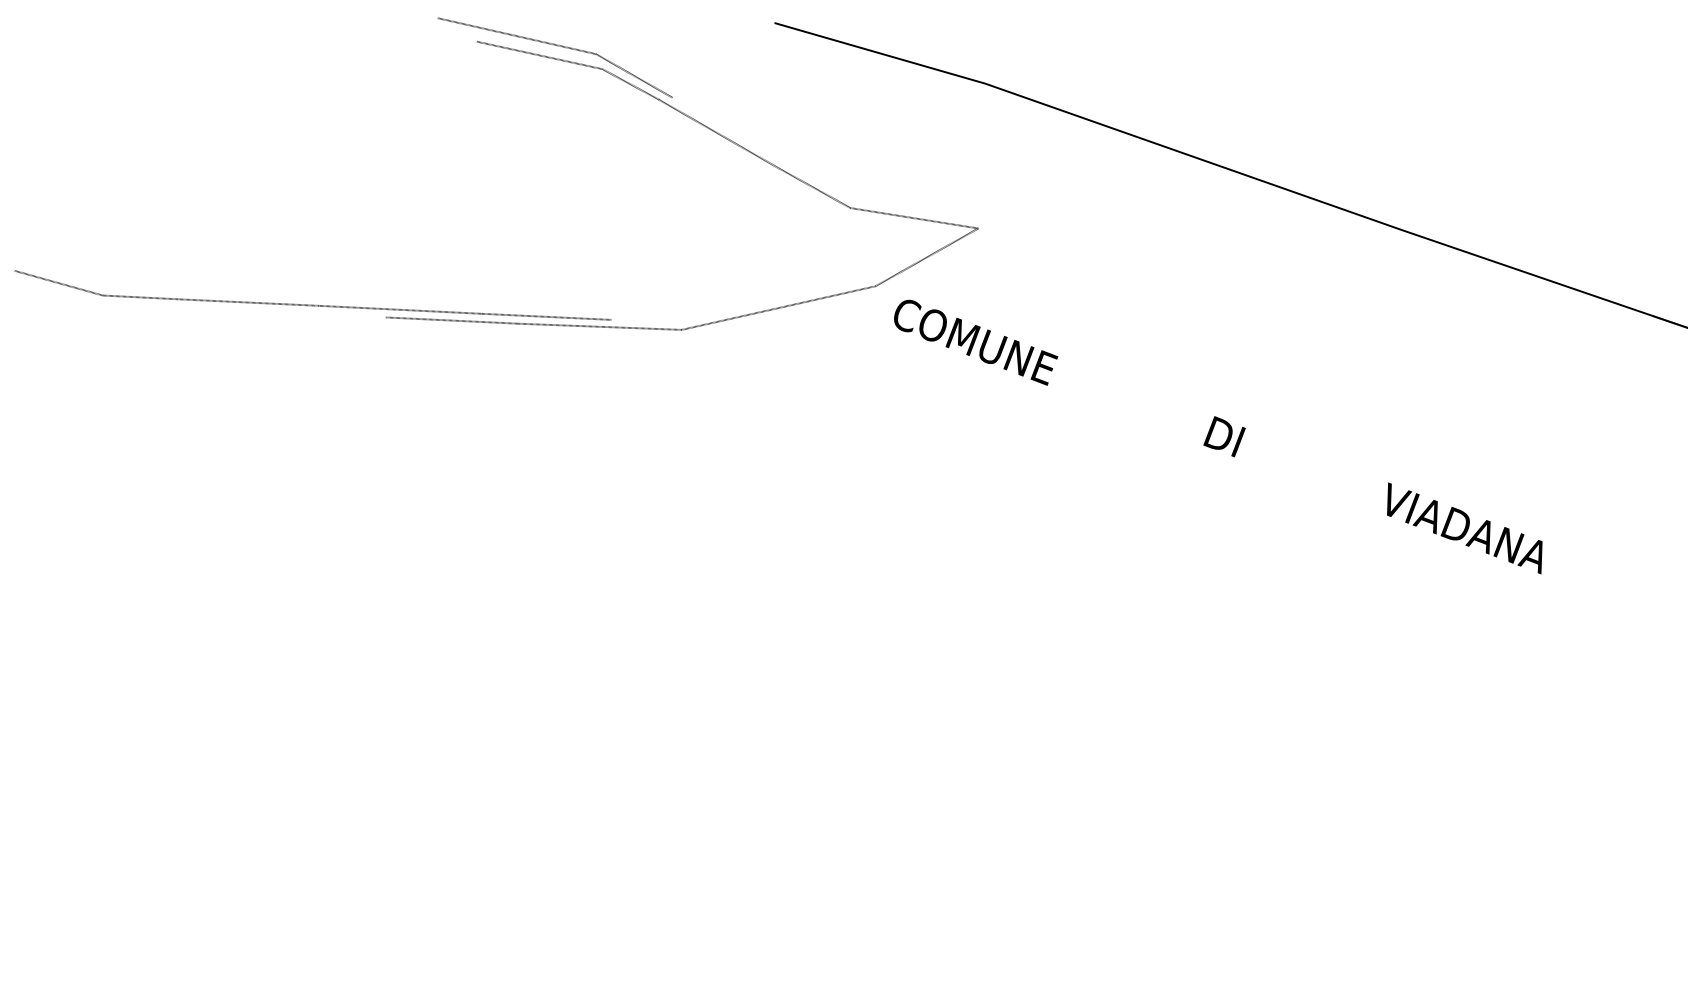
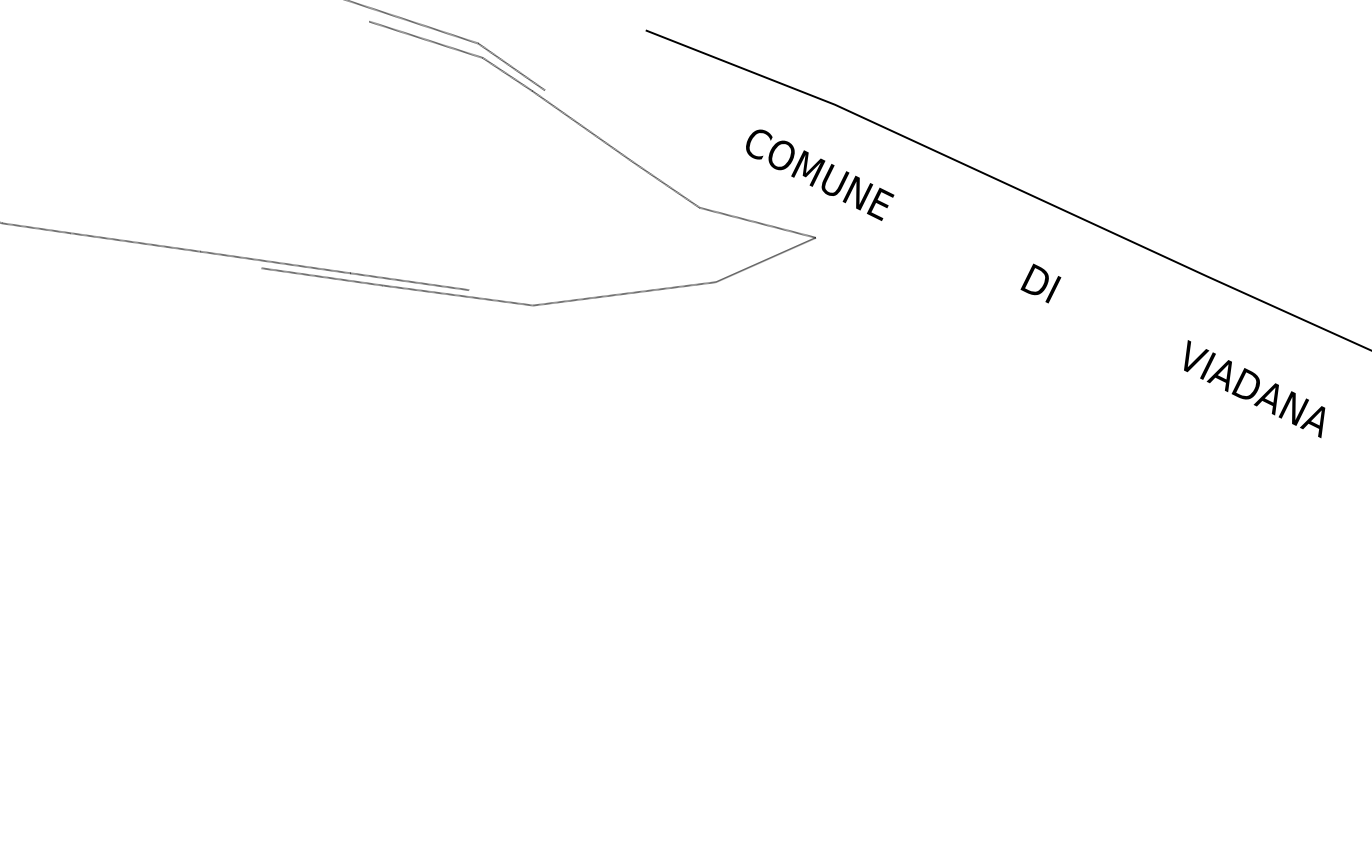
text: (1218, 436) -> (1035, 282), moved

